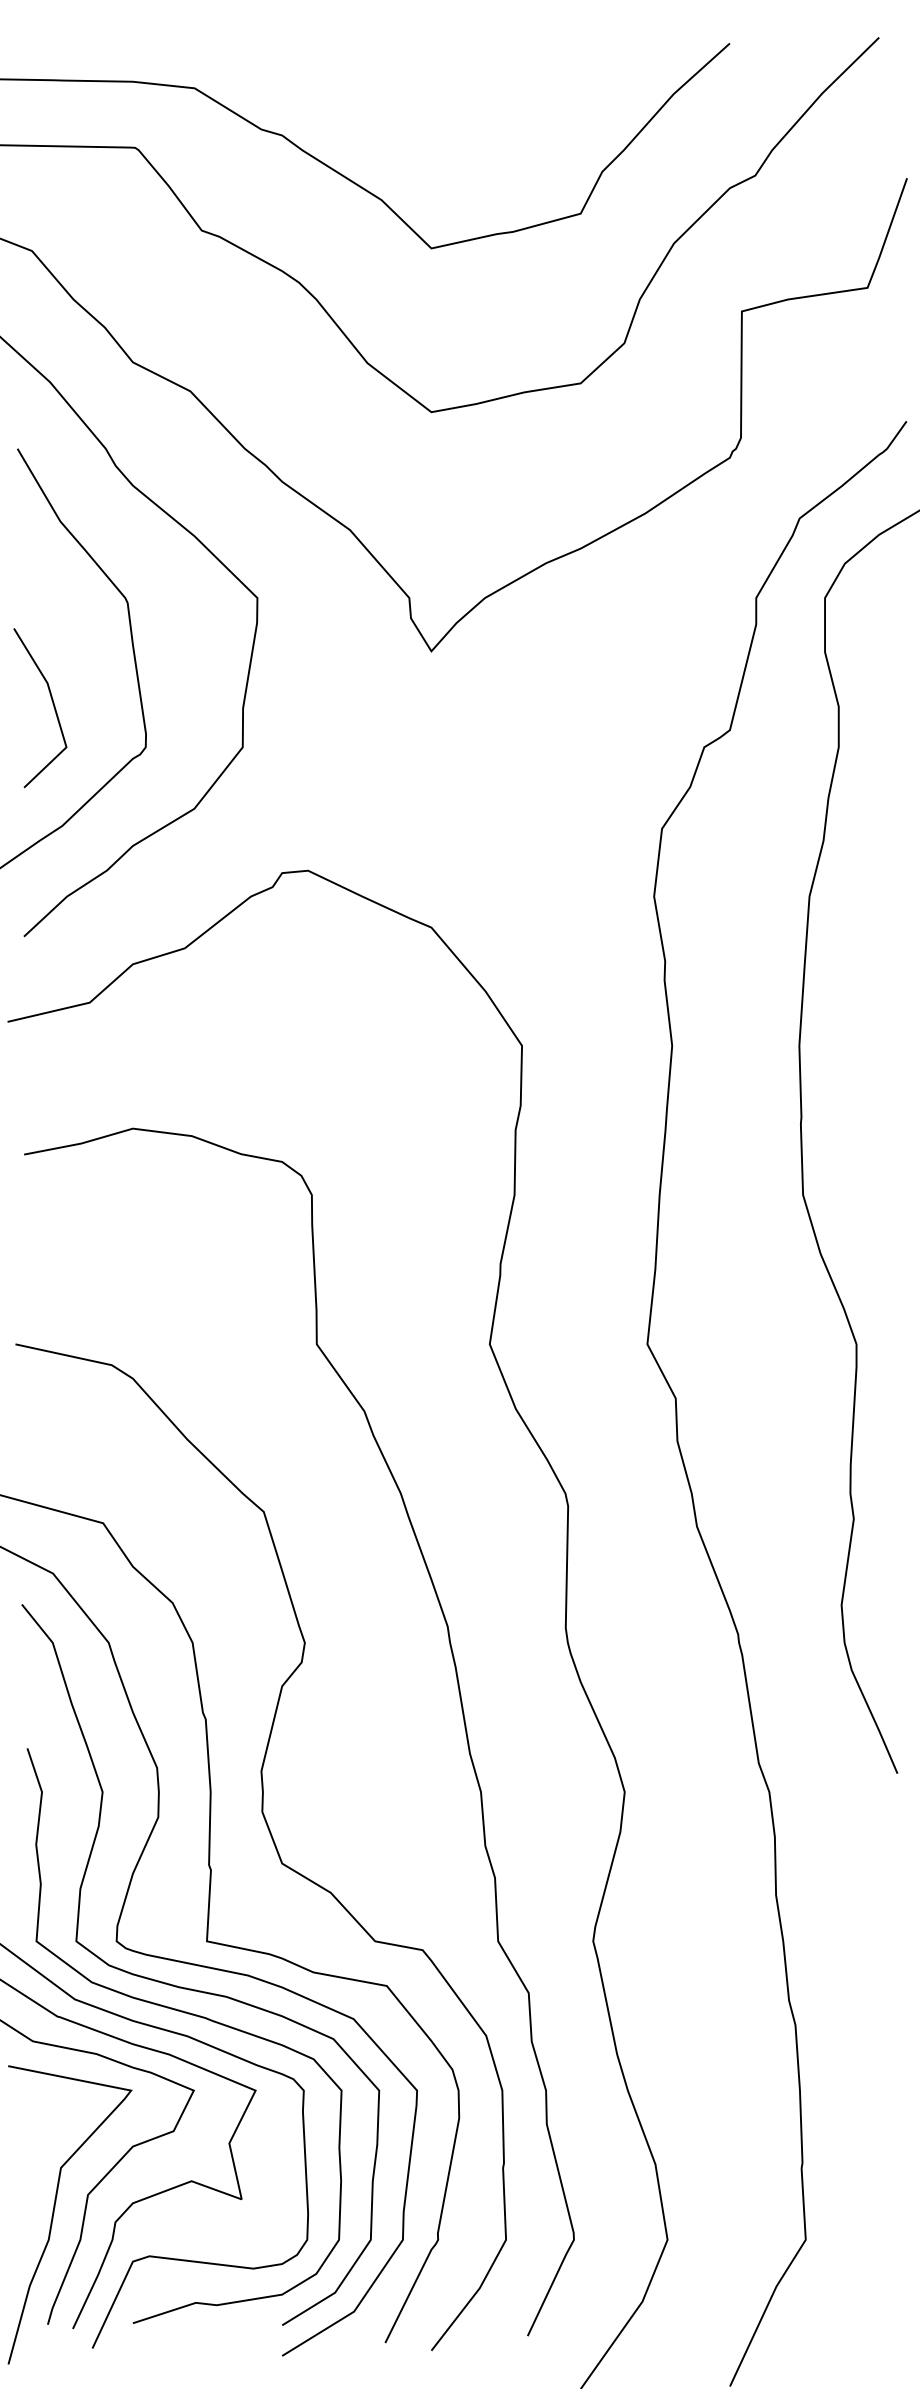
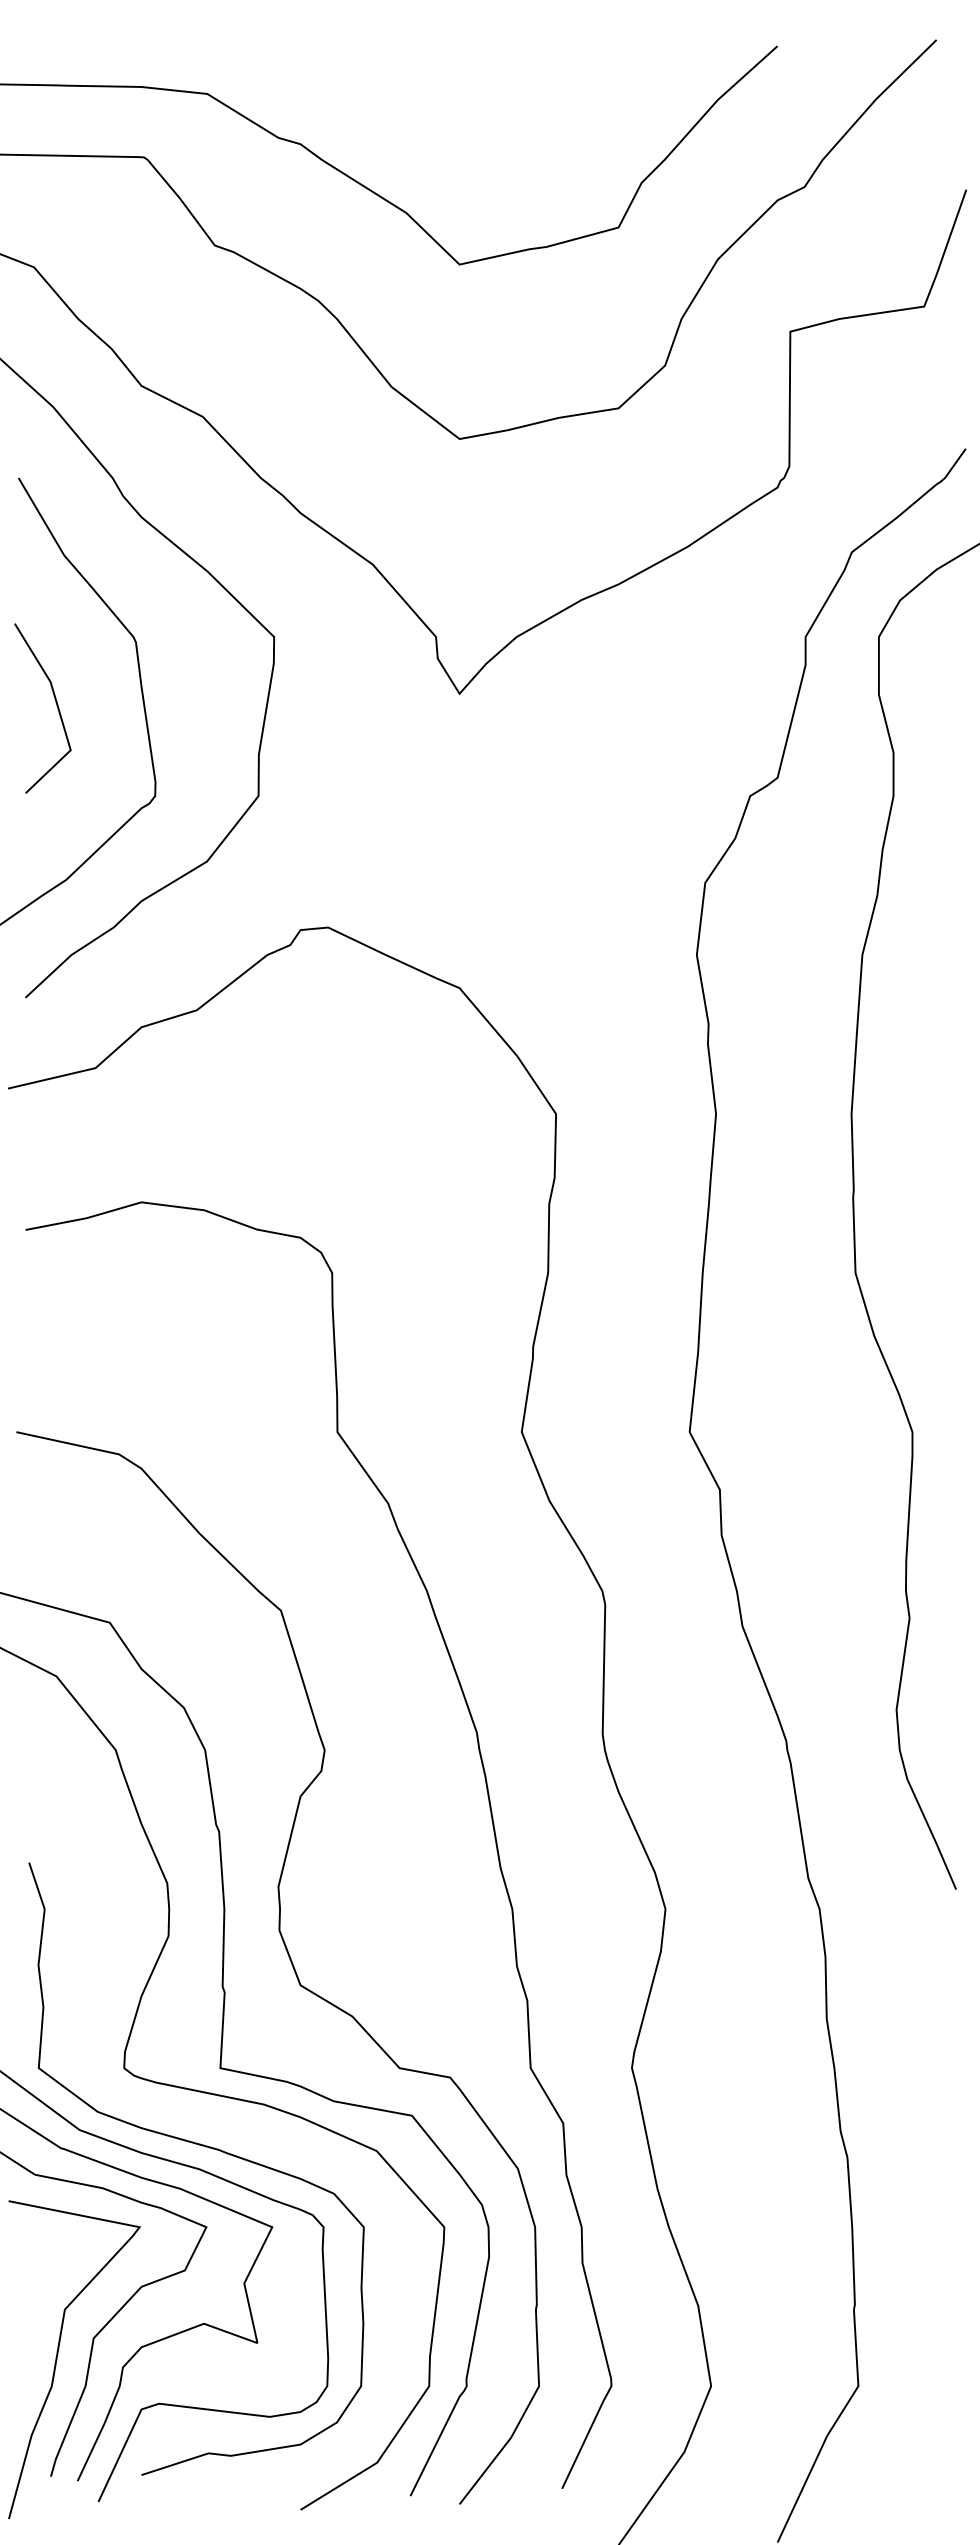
line: (52, 704) -> (55, 704), moved
curve: (196, 1989) -> (209, 2119), removed

